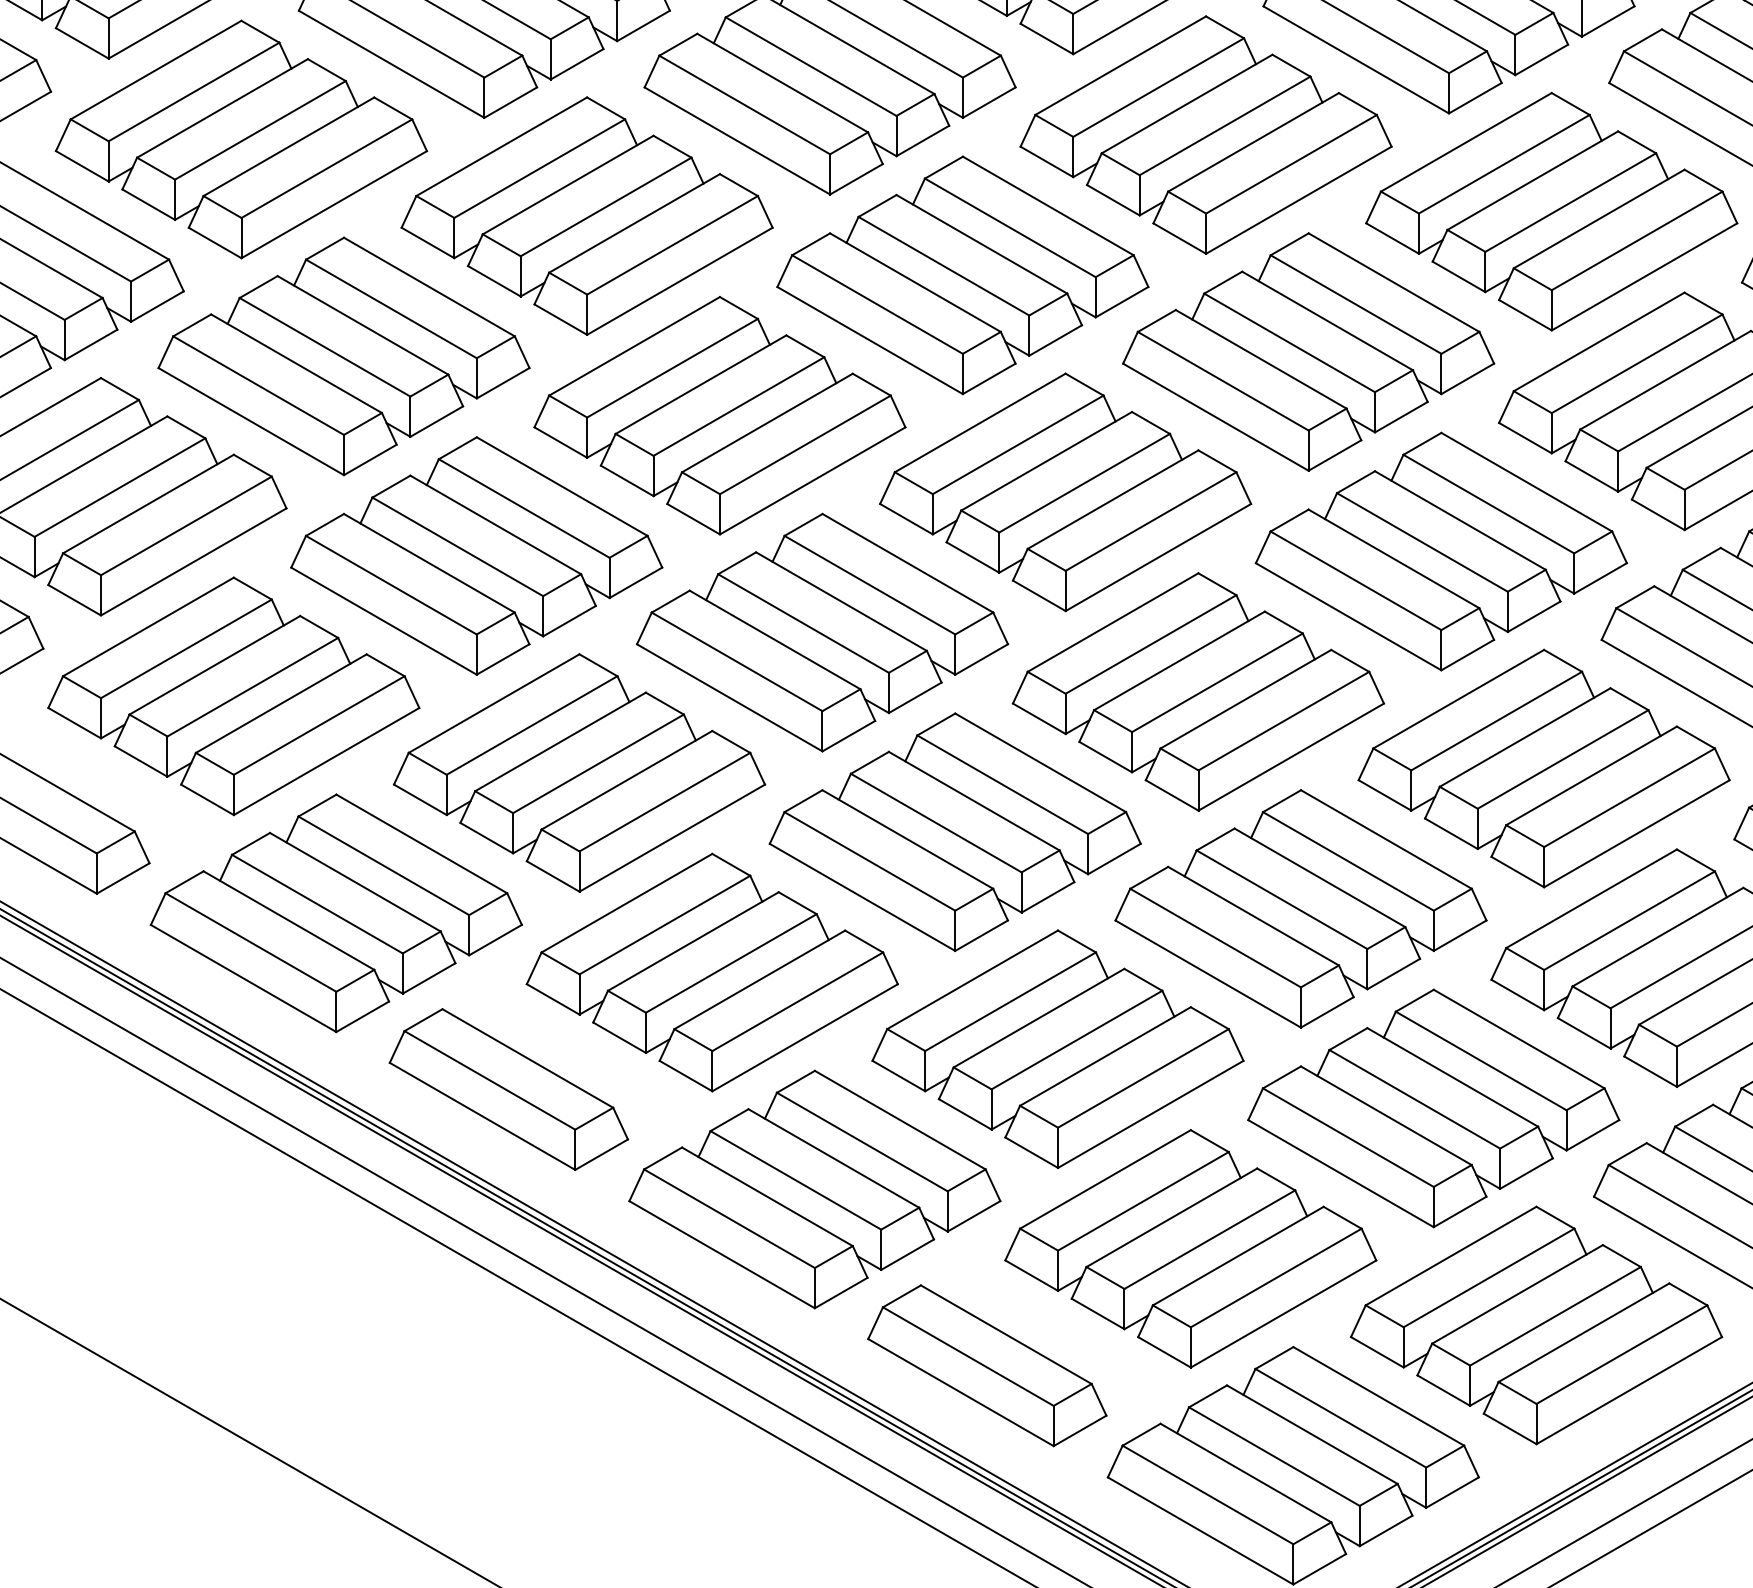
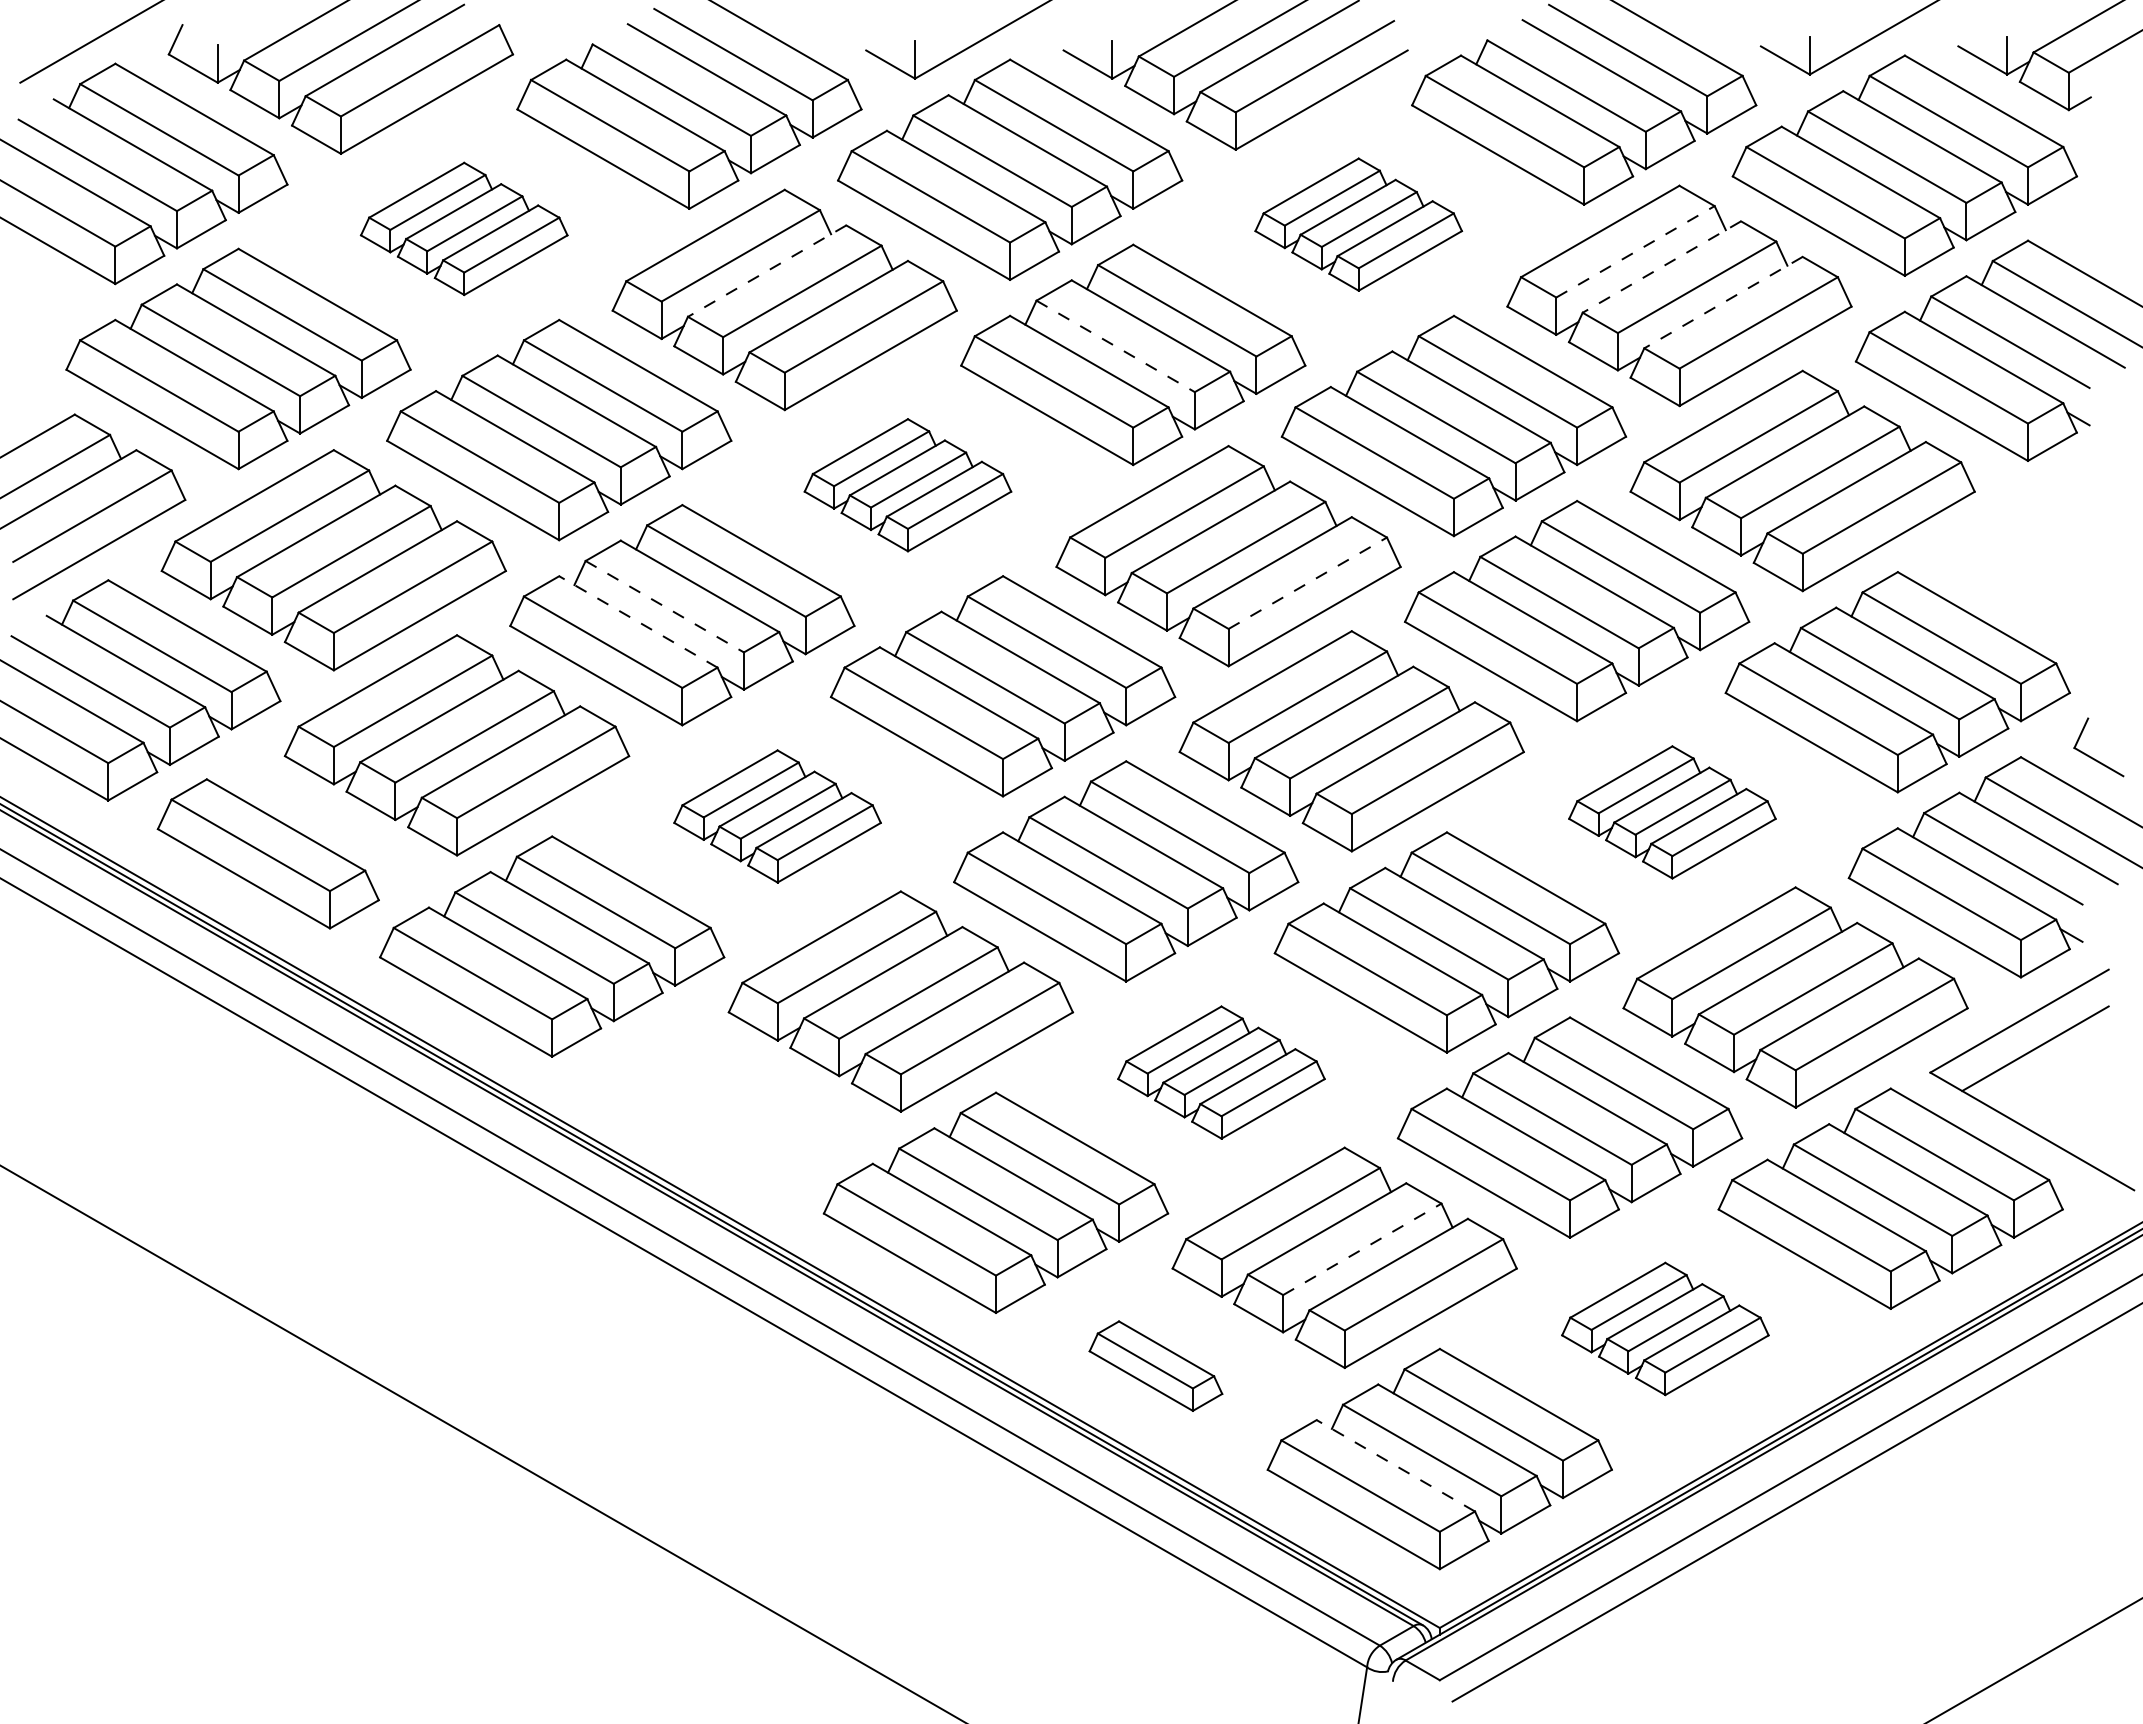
part: (1205, 134) -> (1358, 224), size x0.6
part: (241, 139) -> (464, 228), size x0.6
line: (1504, 163) -> (1635, 251), solid -> dashed
line: (1532, 181) -> (1661, 267), solid -> dashed
line: (567, 185) -> (766, 271), solid -> dashed
line: (1599, 218) -> (1723, 302), solid -> dashed
line: (944, 266) -> (1116, 346), solid -> dashed
part: (719, 416) -> (907, 485), size x0.6
line: (1151, 521) -> (1308, 583), solid -> dashed
line: (458, 546) -> (665, 606), solid -> dashed
line: (428, 562) -> (637, 621), solid -> dashed
part: (1544, 768) -> (1672, 812), size x0.6
part: (579, 773) -> (777, 816), size x0.6
part: (1057, 1049) -> (1221, 1072), size x0.6
part: (508, 1088) -> (711, 1109), removed
line: (1210, 1239) -> (1362, 1249), solid -> dashed
part: (1536, 1325) -> (1665, 1328), size x0.6
part: (986, 1364) -> (1155, 1365), size x0.6
line: (1245, 1472) -> (1395, 1465), solid -> dashed

